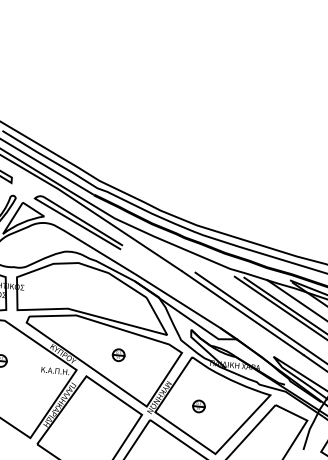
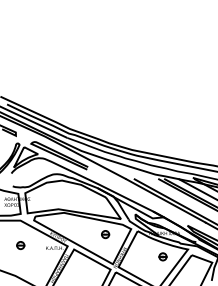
part: (118, 355) -> (105, 234), moved
part: (198, 405) -> (162, 256), moved

